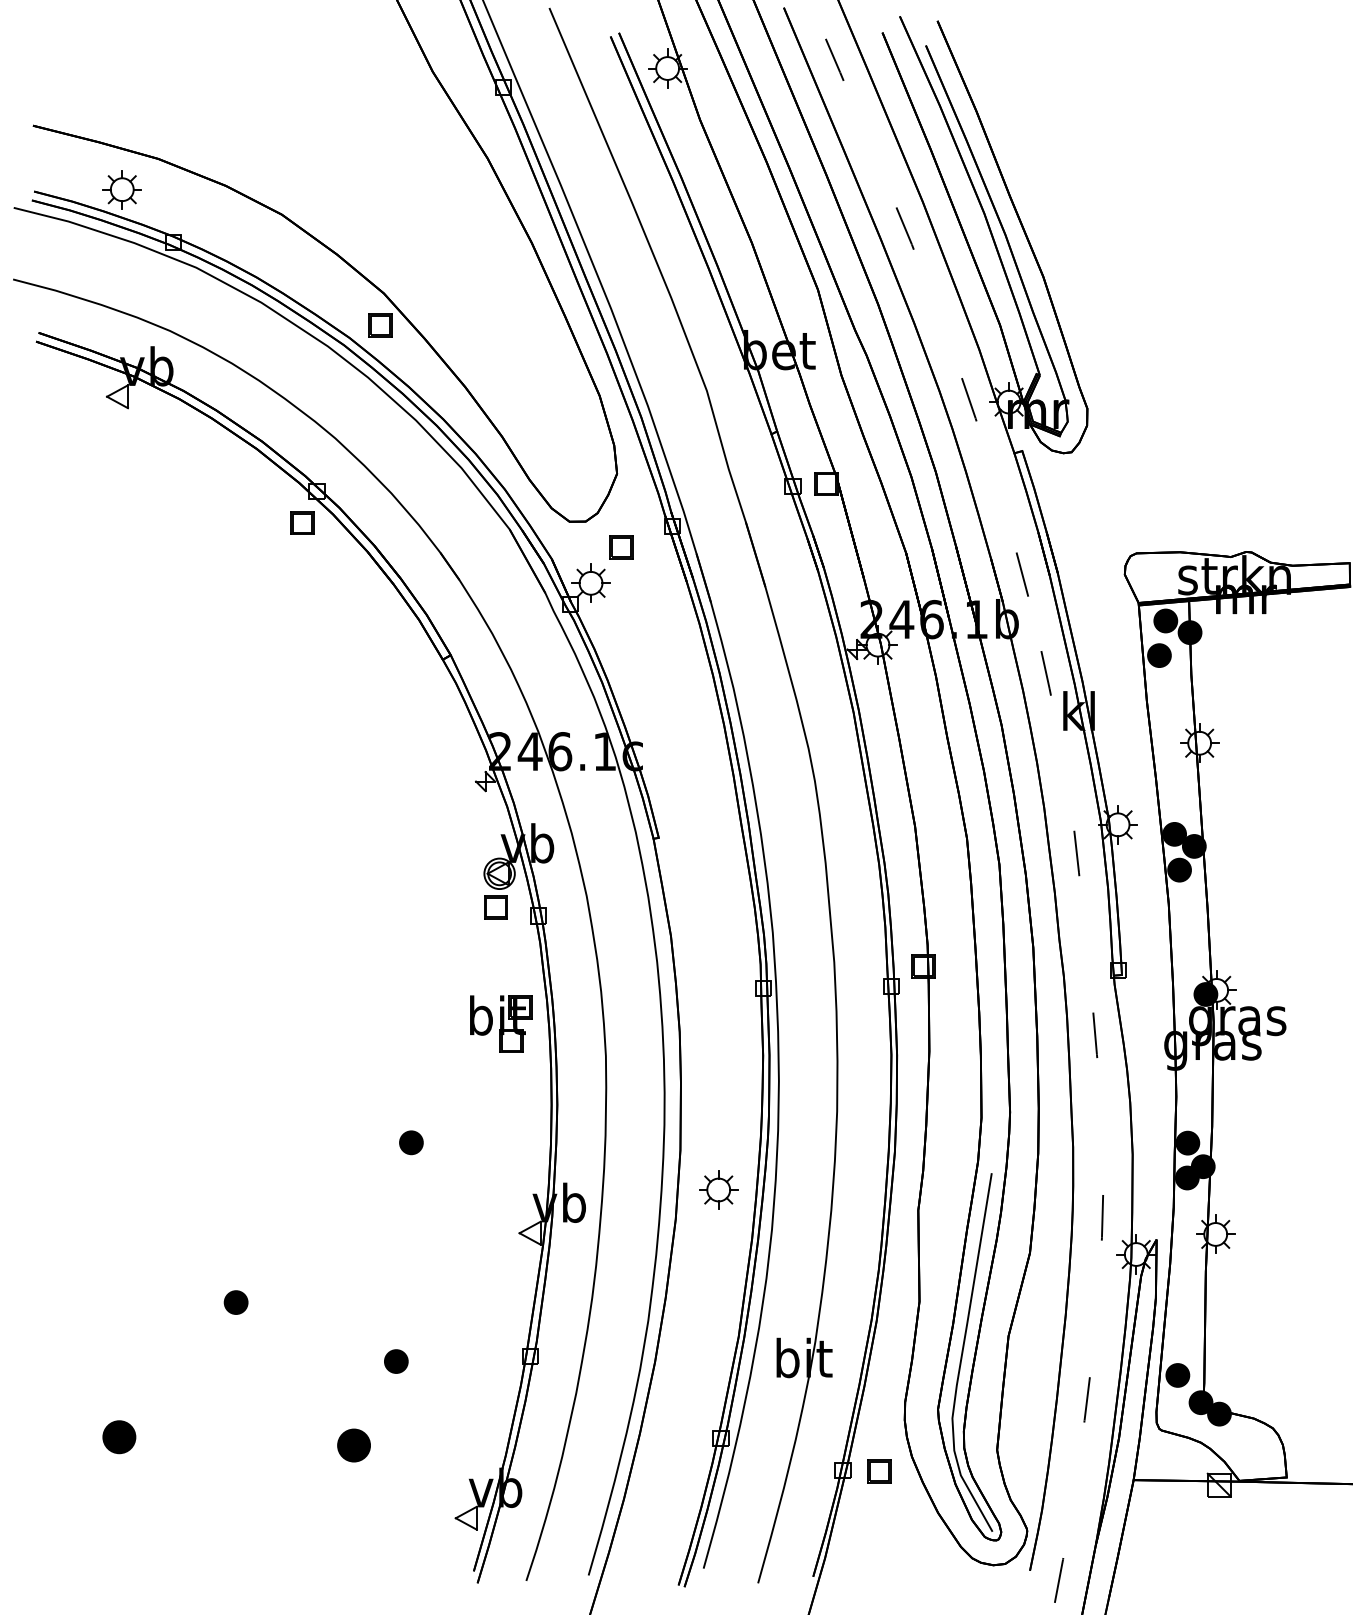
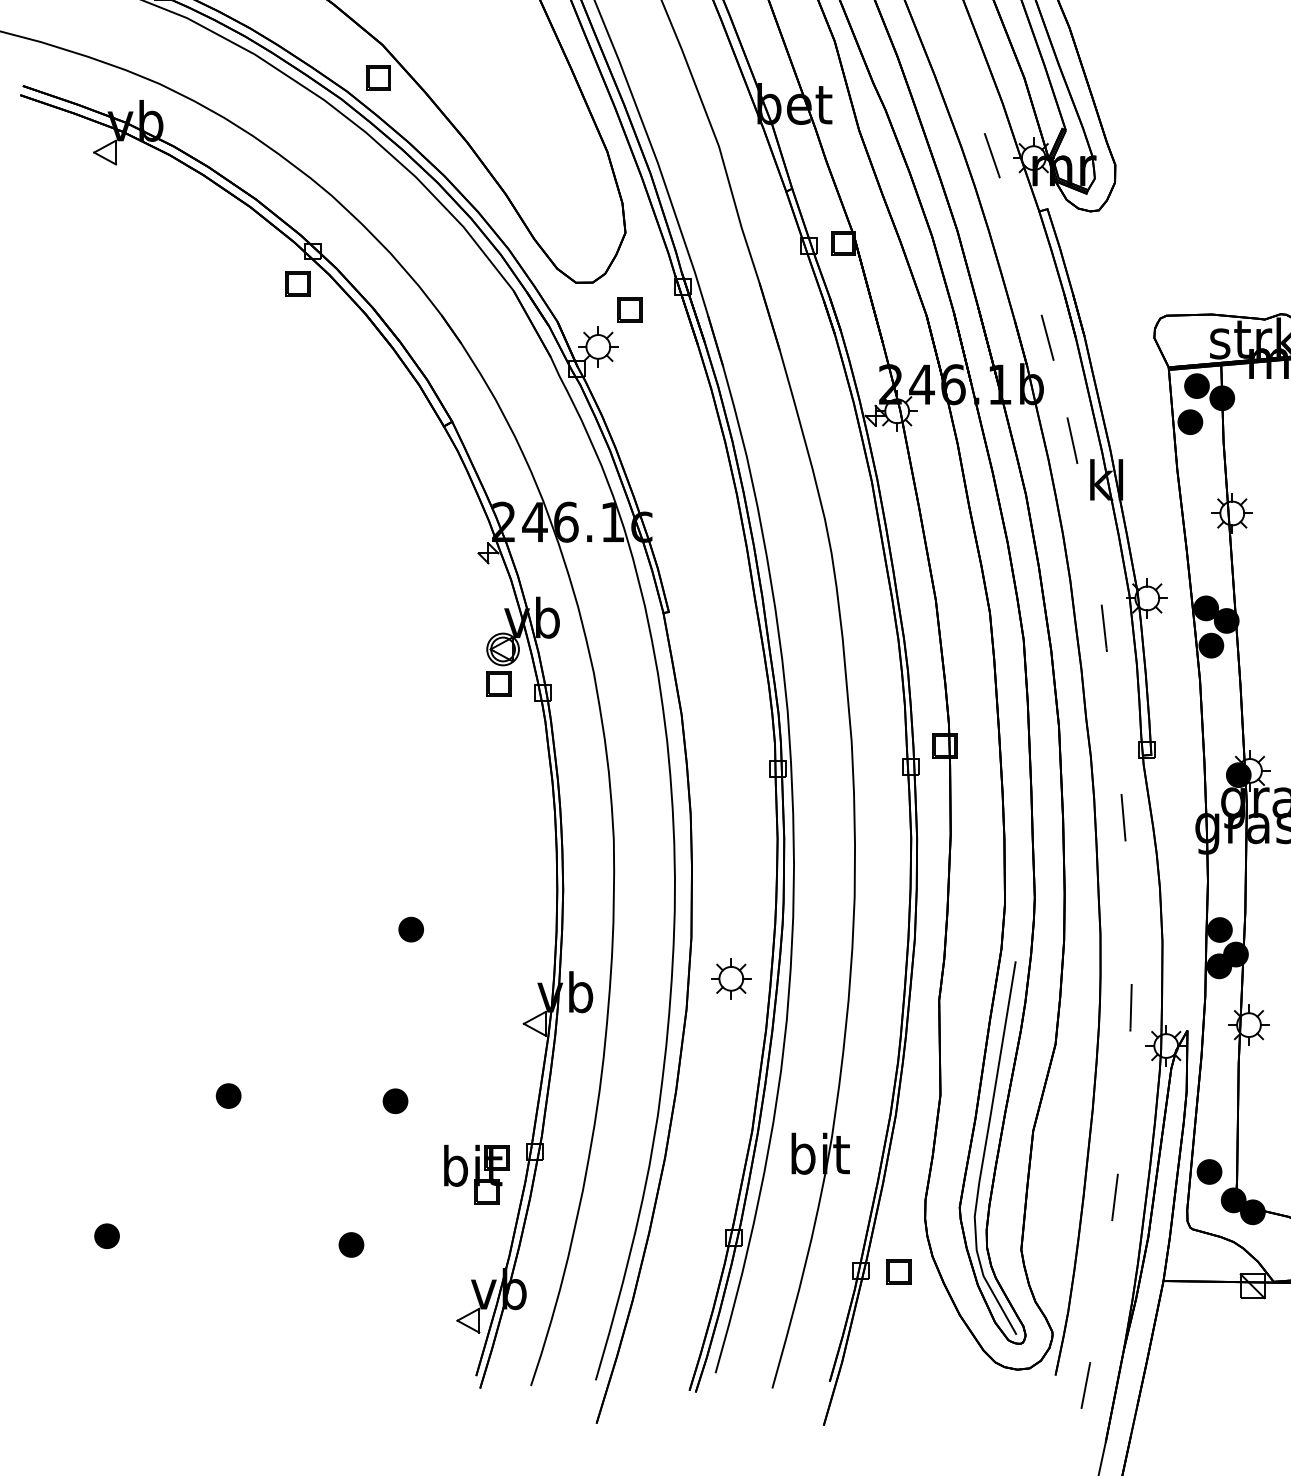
part: (501, 1023) -> (476, 1174), moved
part: (396, 1361) -> (395, 1101), moved
part: (119, 1436) -> (107, 1235), size x0.71
part: (353, 1445) -> (350, 1244), size x0.71

